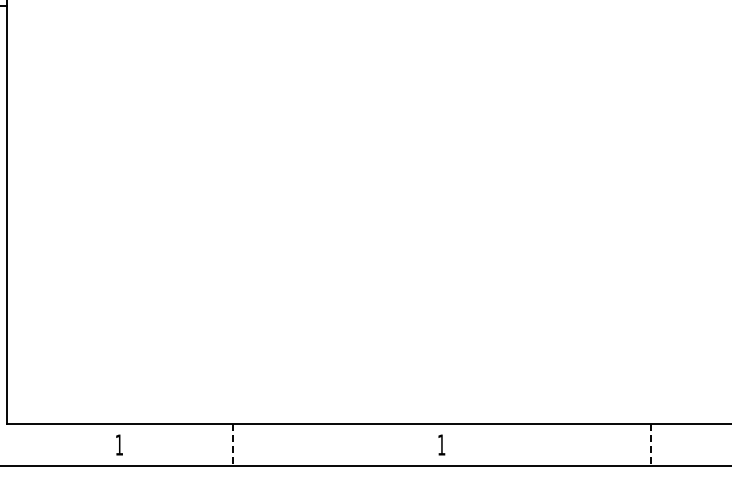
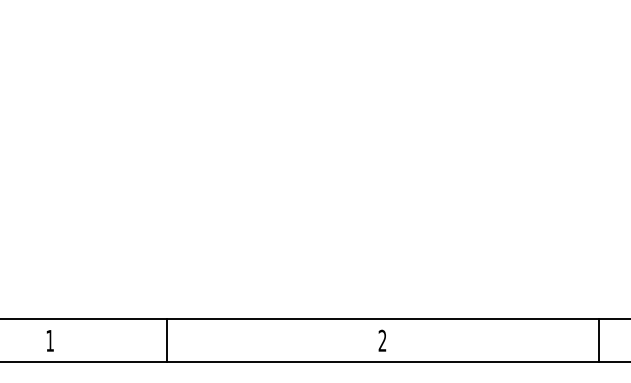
line: (232, 444) -> (166, 340), dashed -> solid
text: (441, 444) -> (382, 340), 1 -> 2
line: (651, 444) -> (598, 340), dashed -> solid

